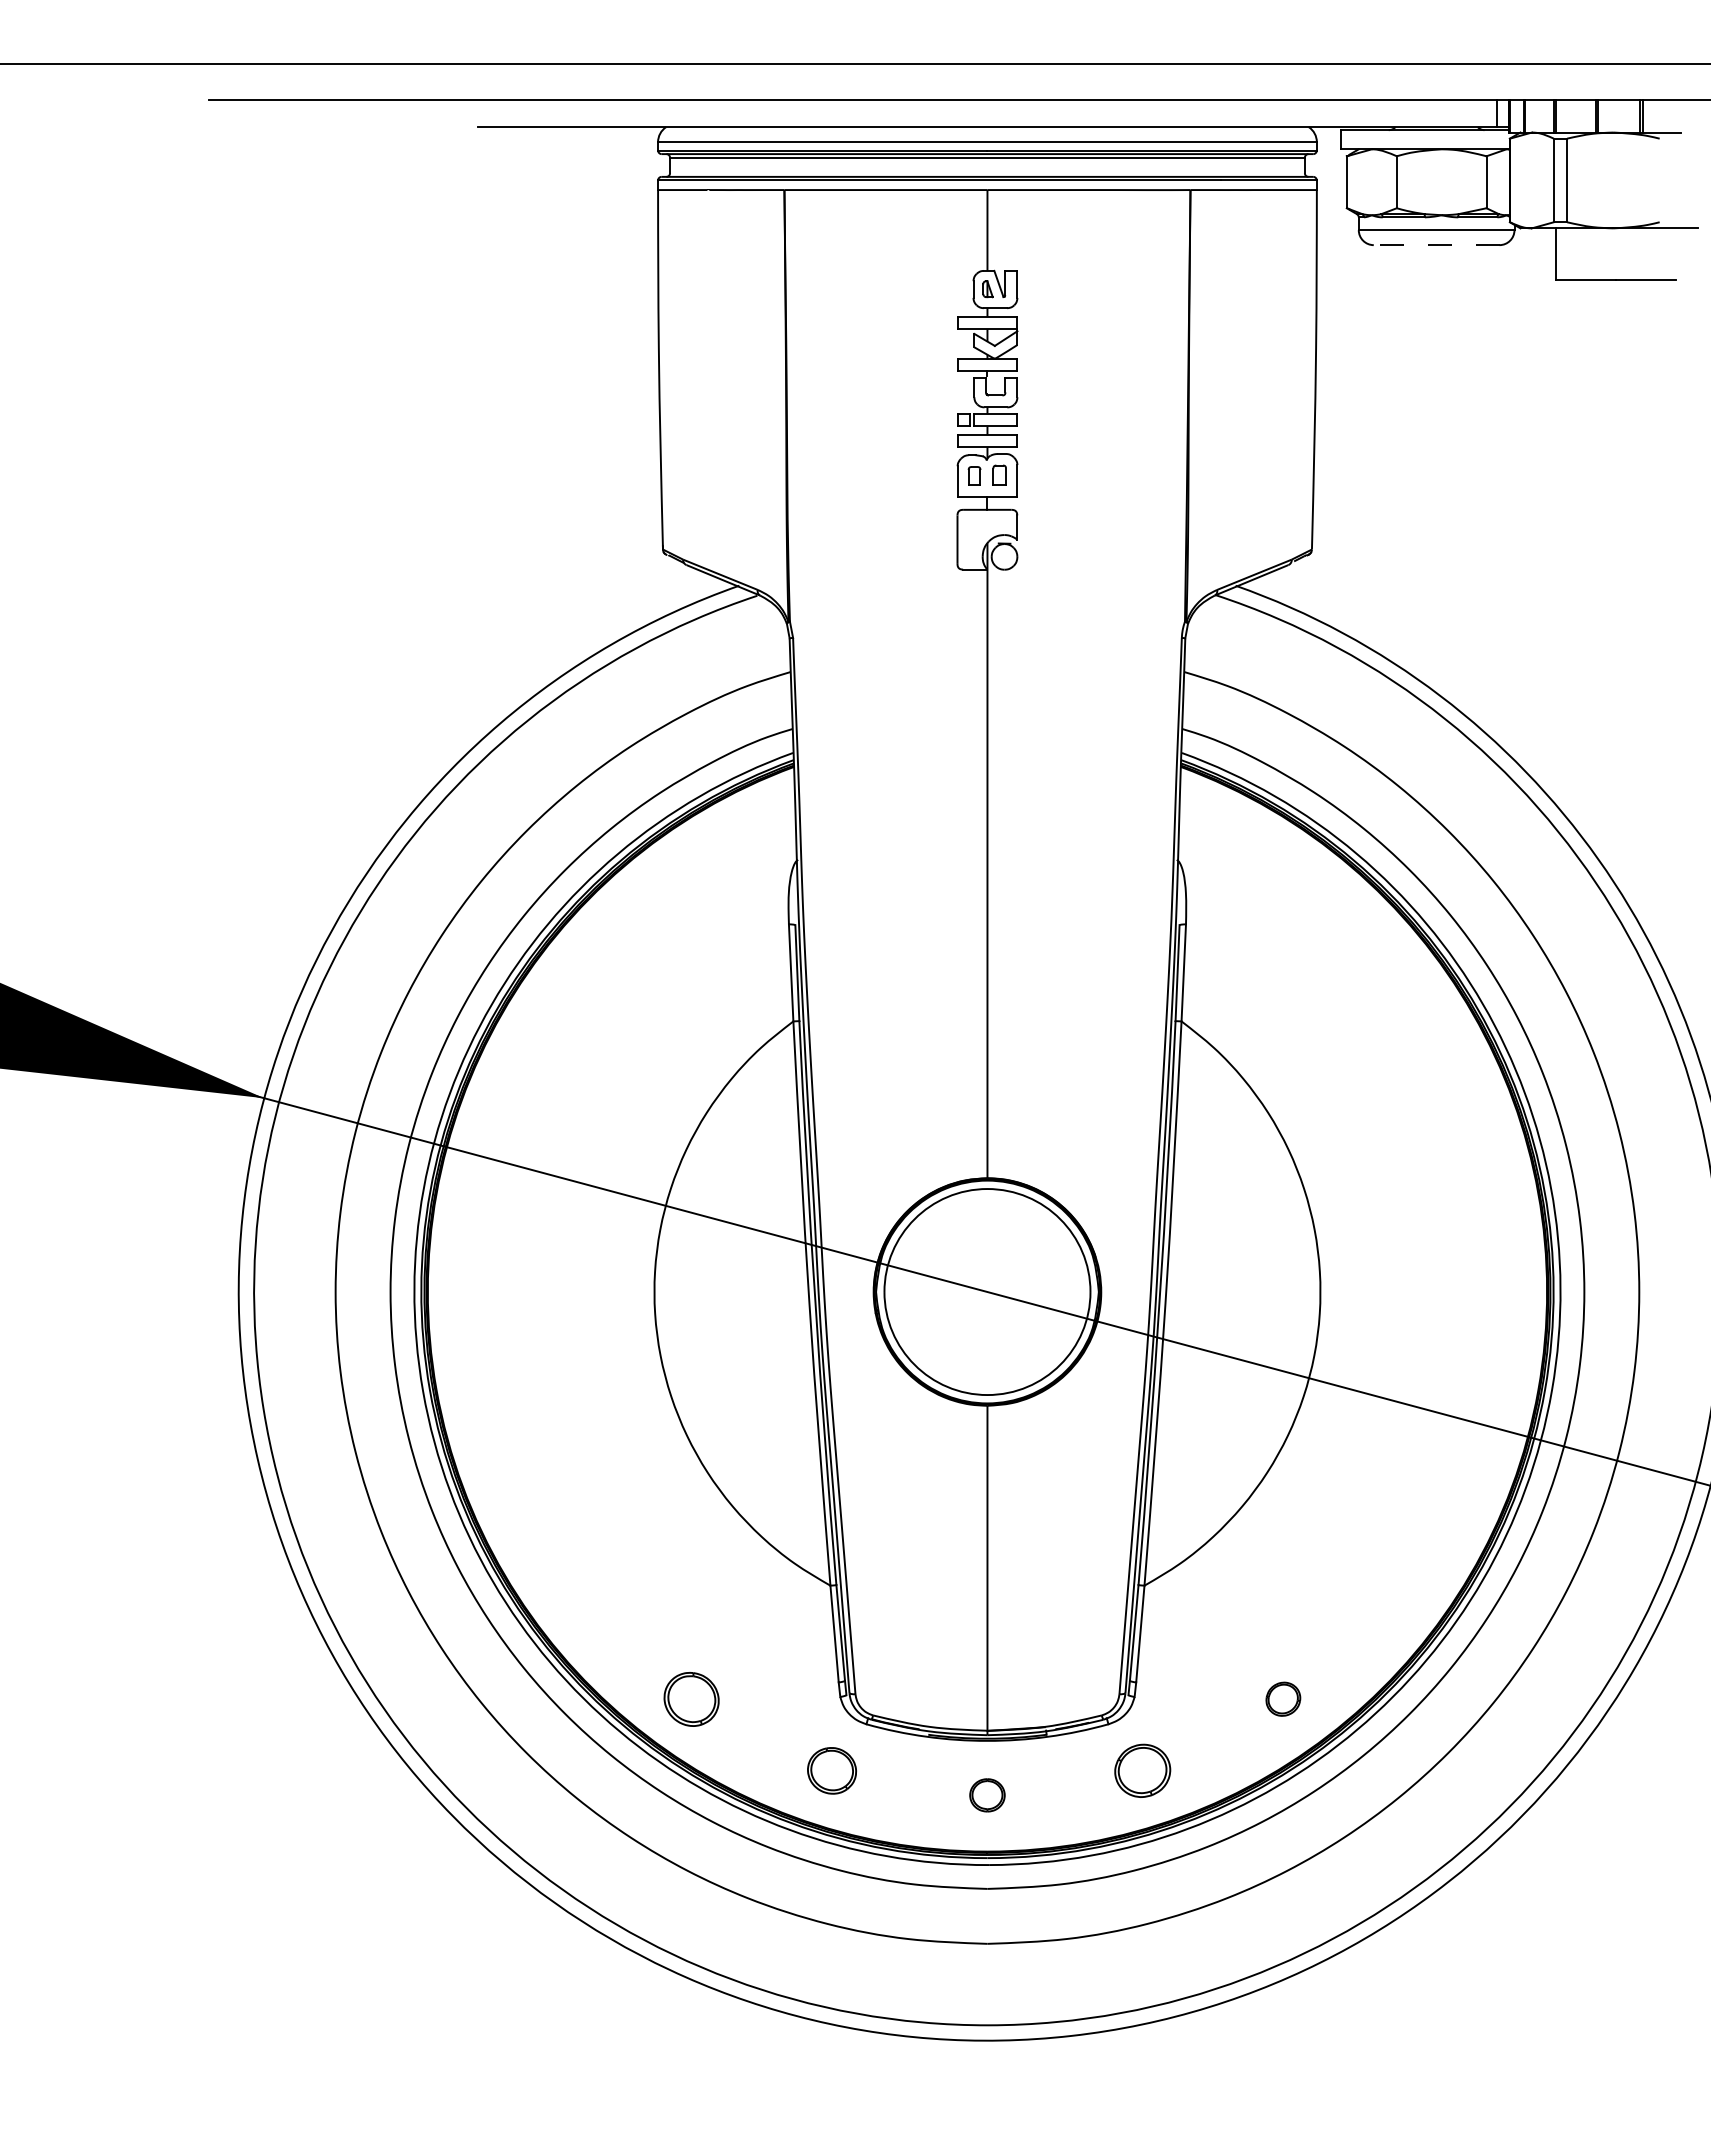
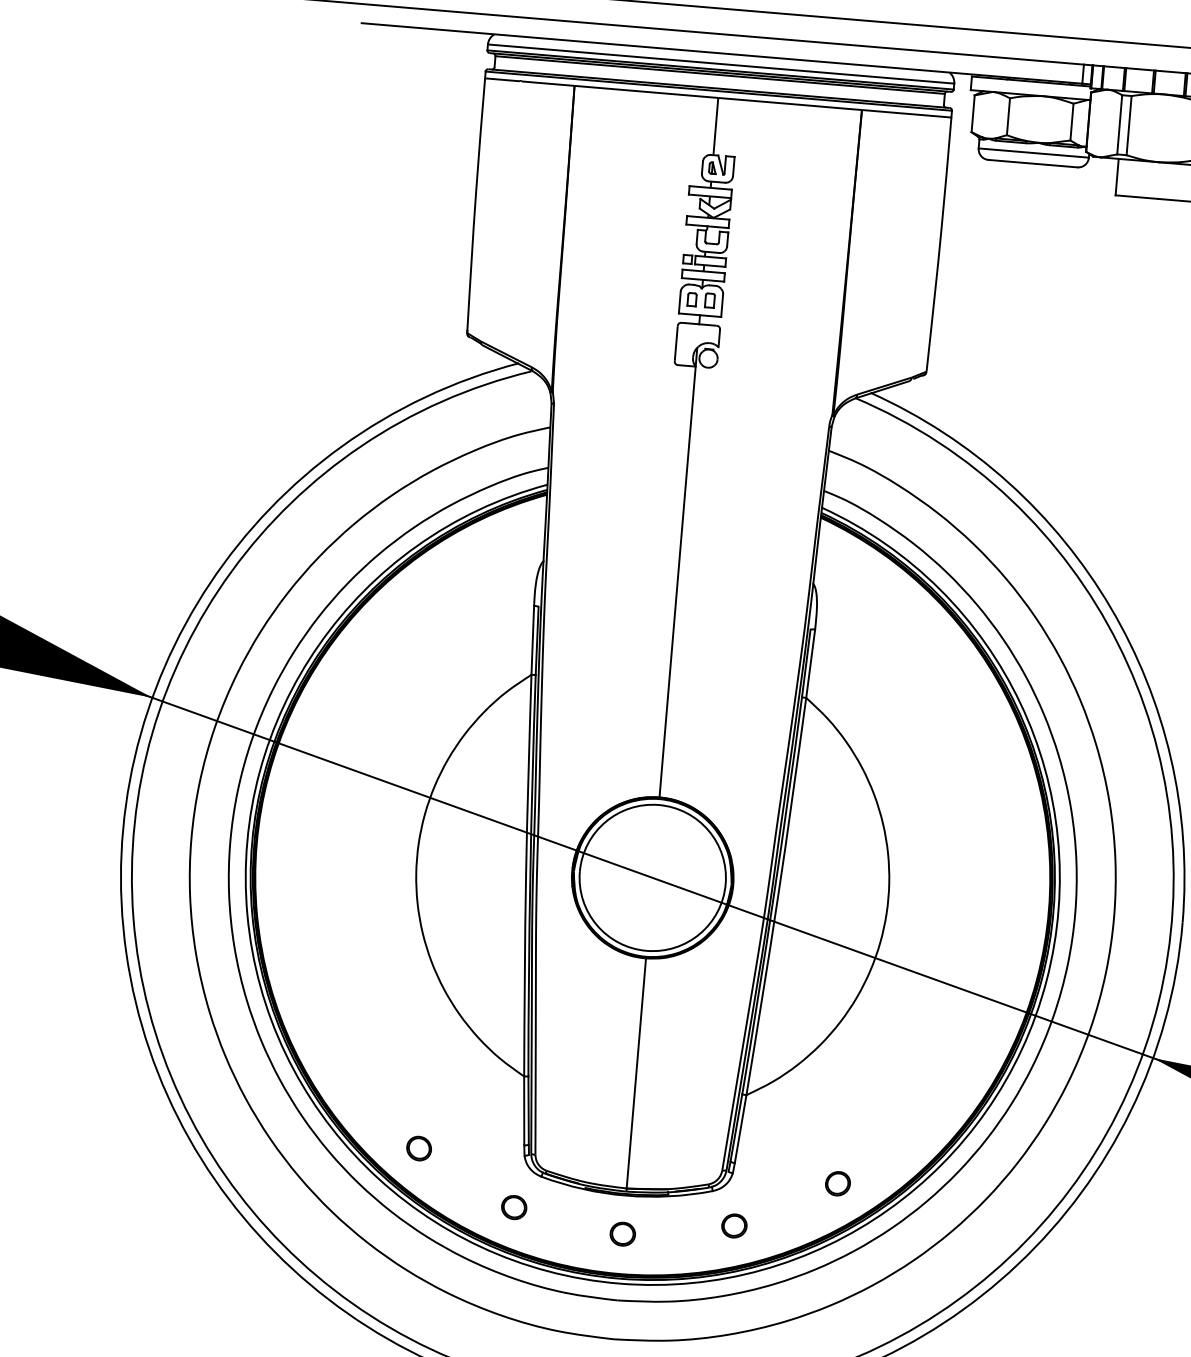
line: (1436, 245) -> (1032, 163), dashed -> solid
part: (691, 1698) -> (419, 1148), size x0.62
part: (831, 1770) -> (513, 1207), size x0.71
part: (1143, 1770) -> (734, 1225), size x0.62

